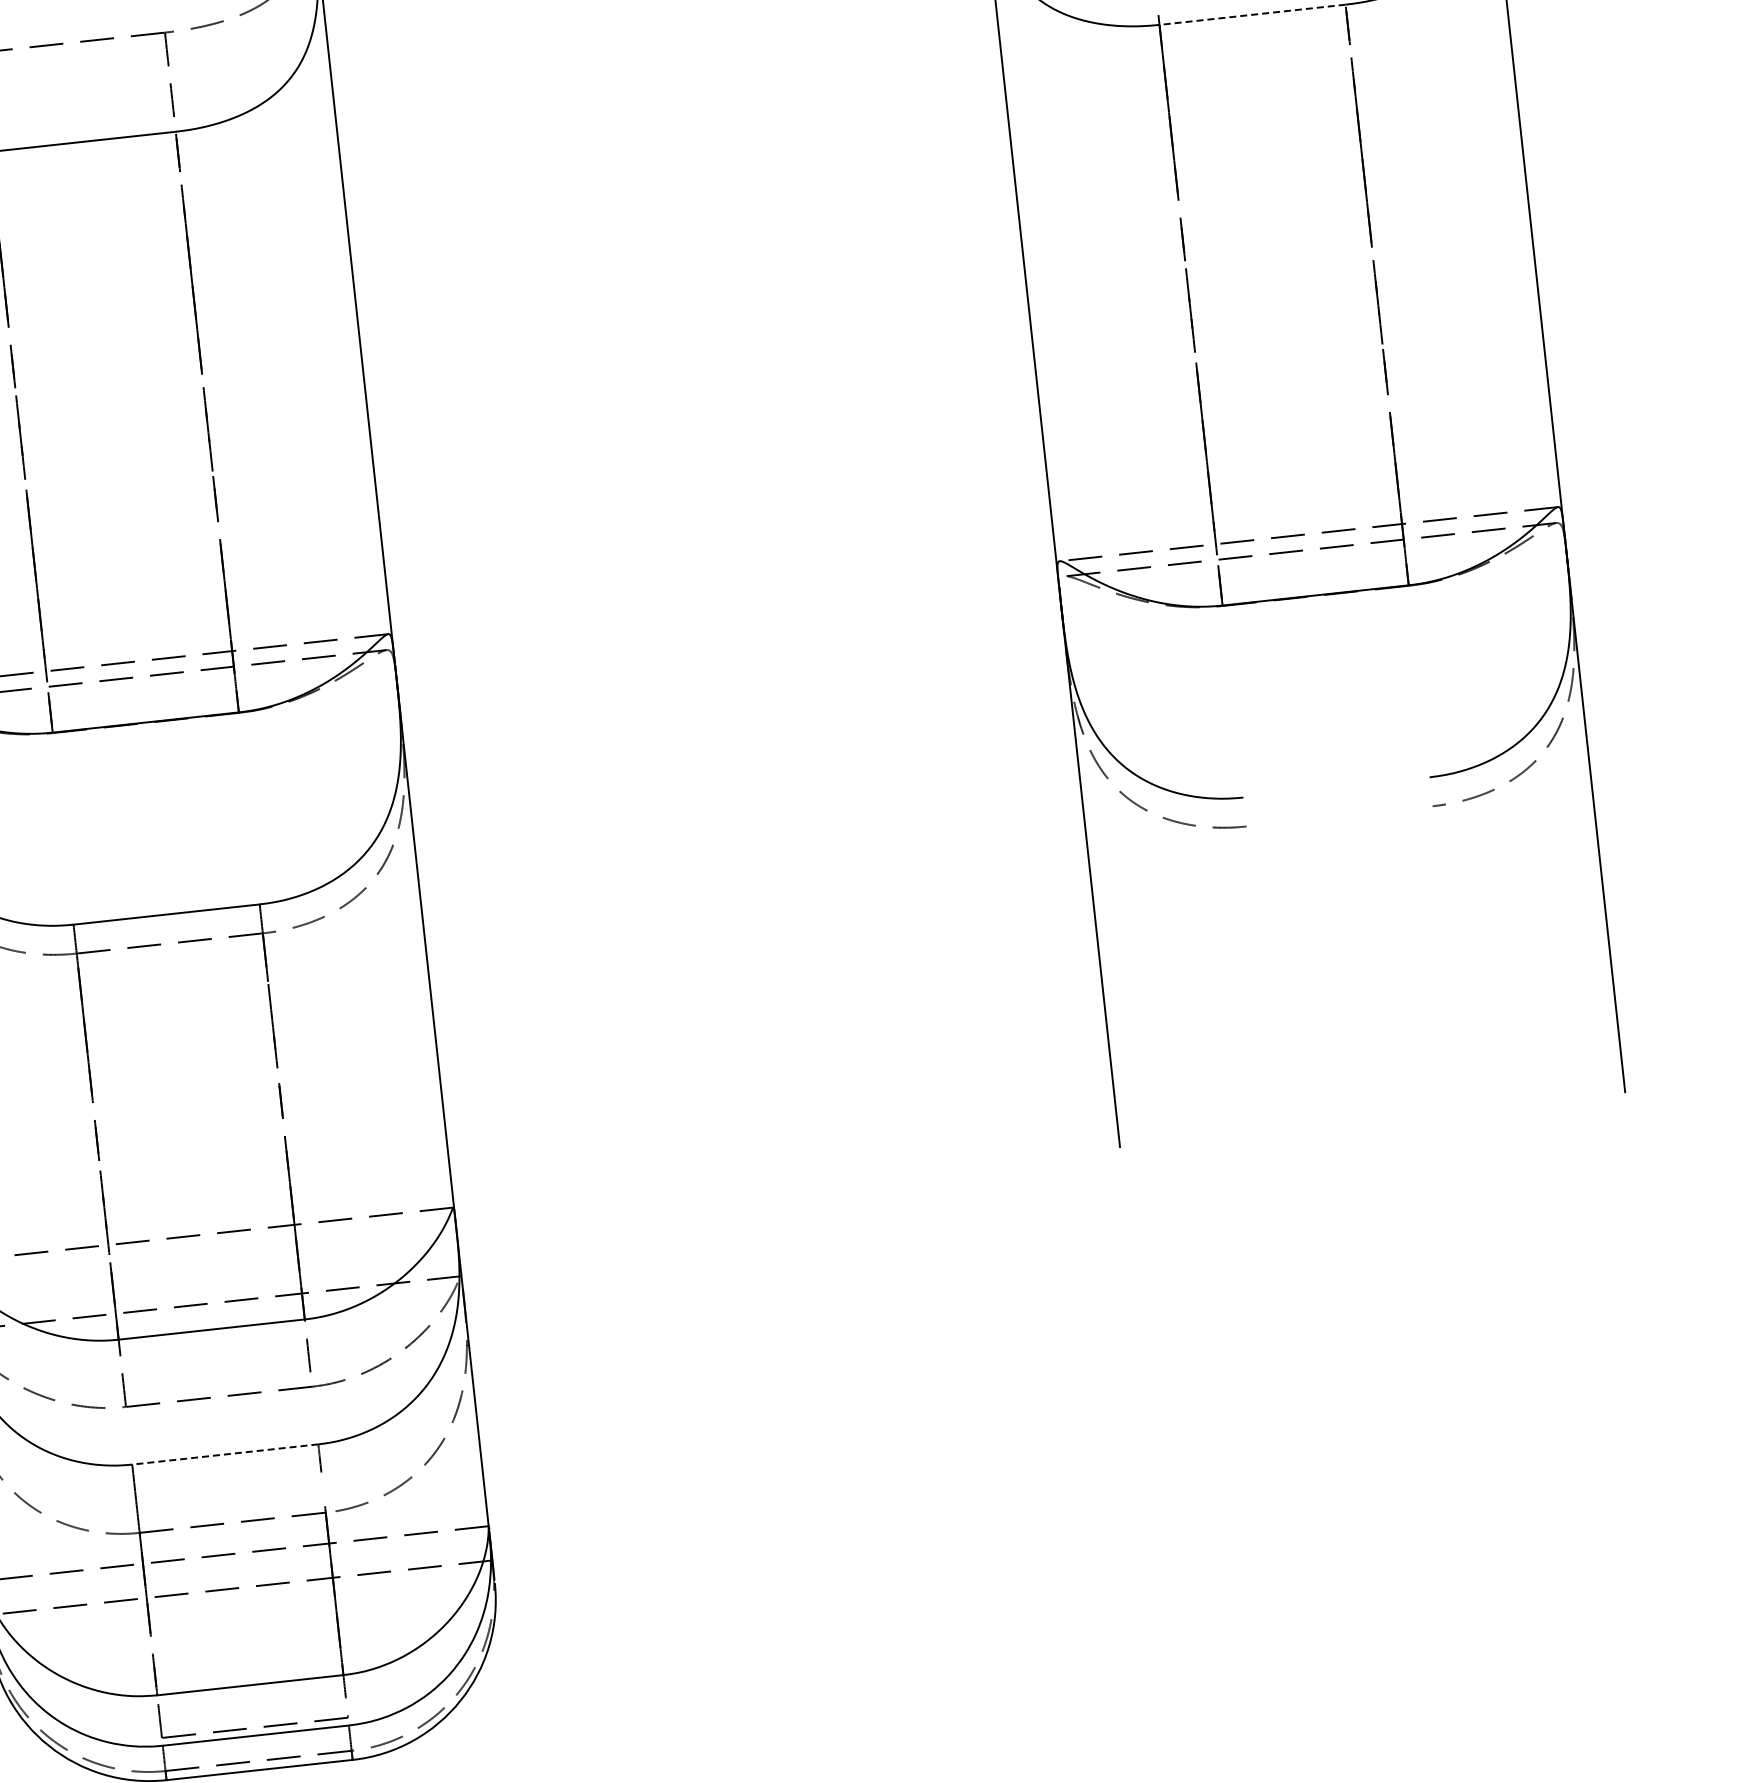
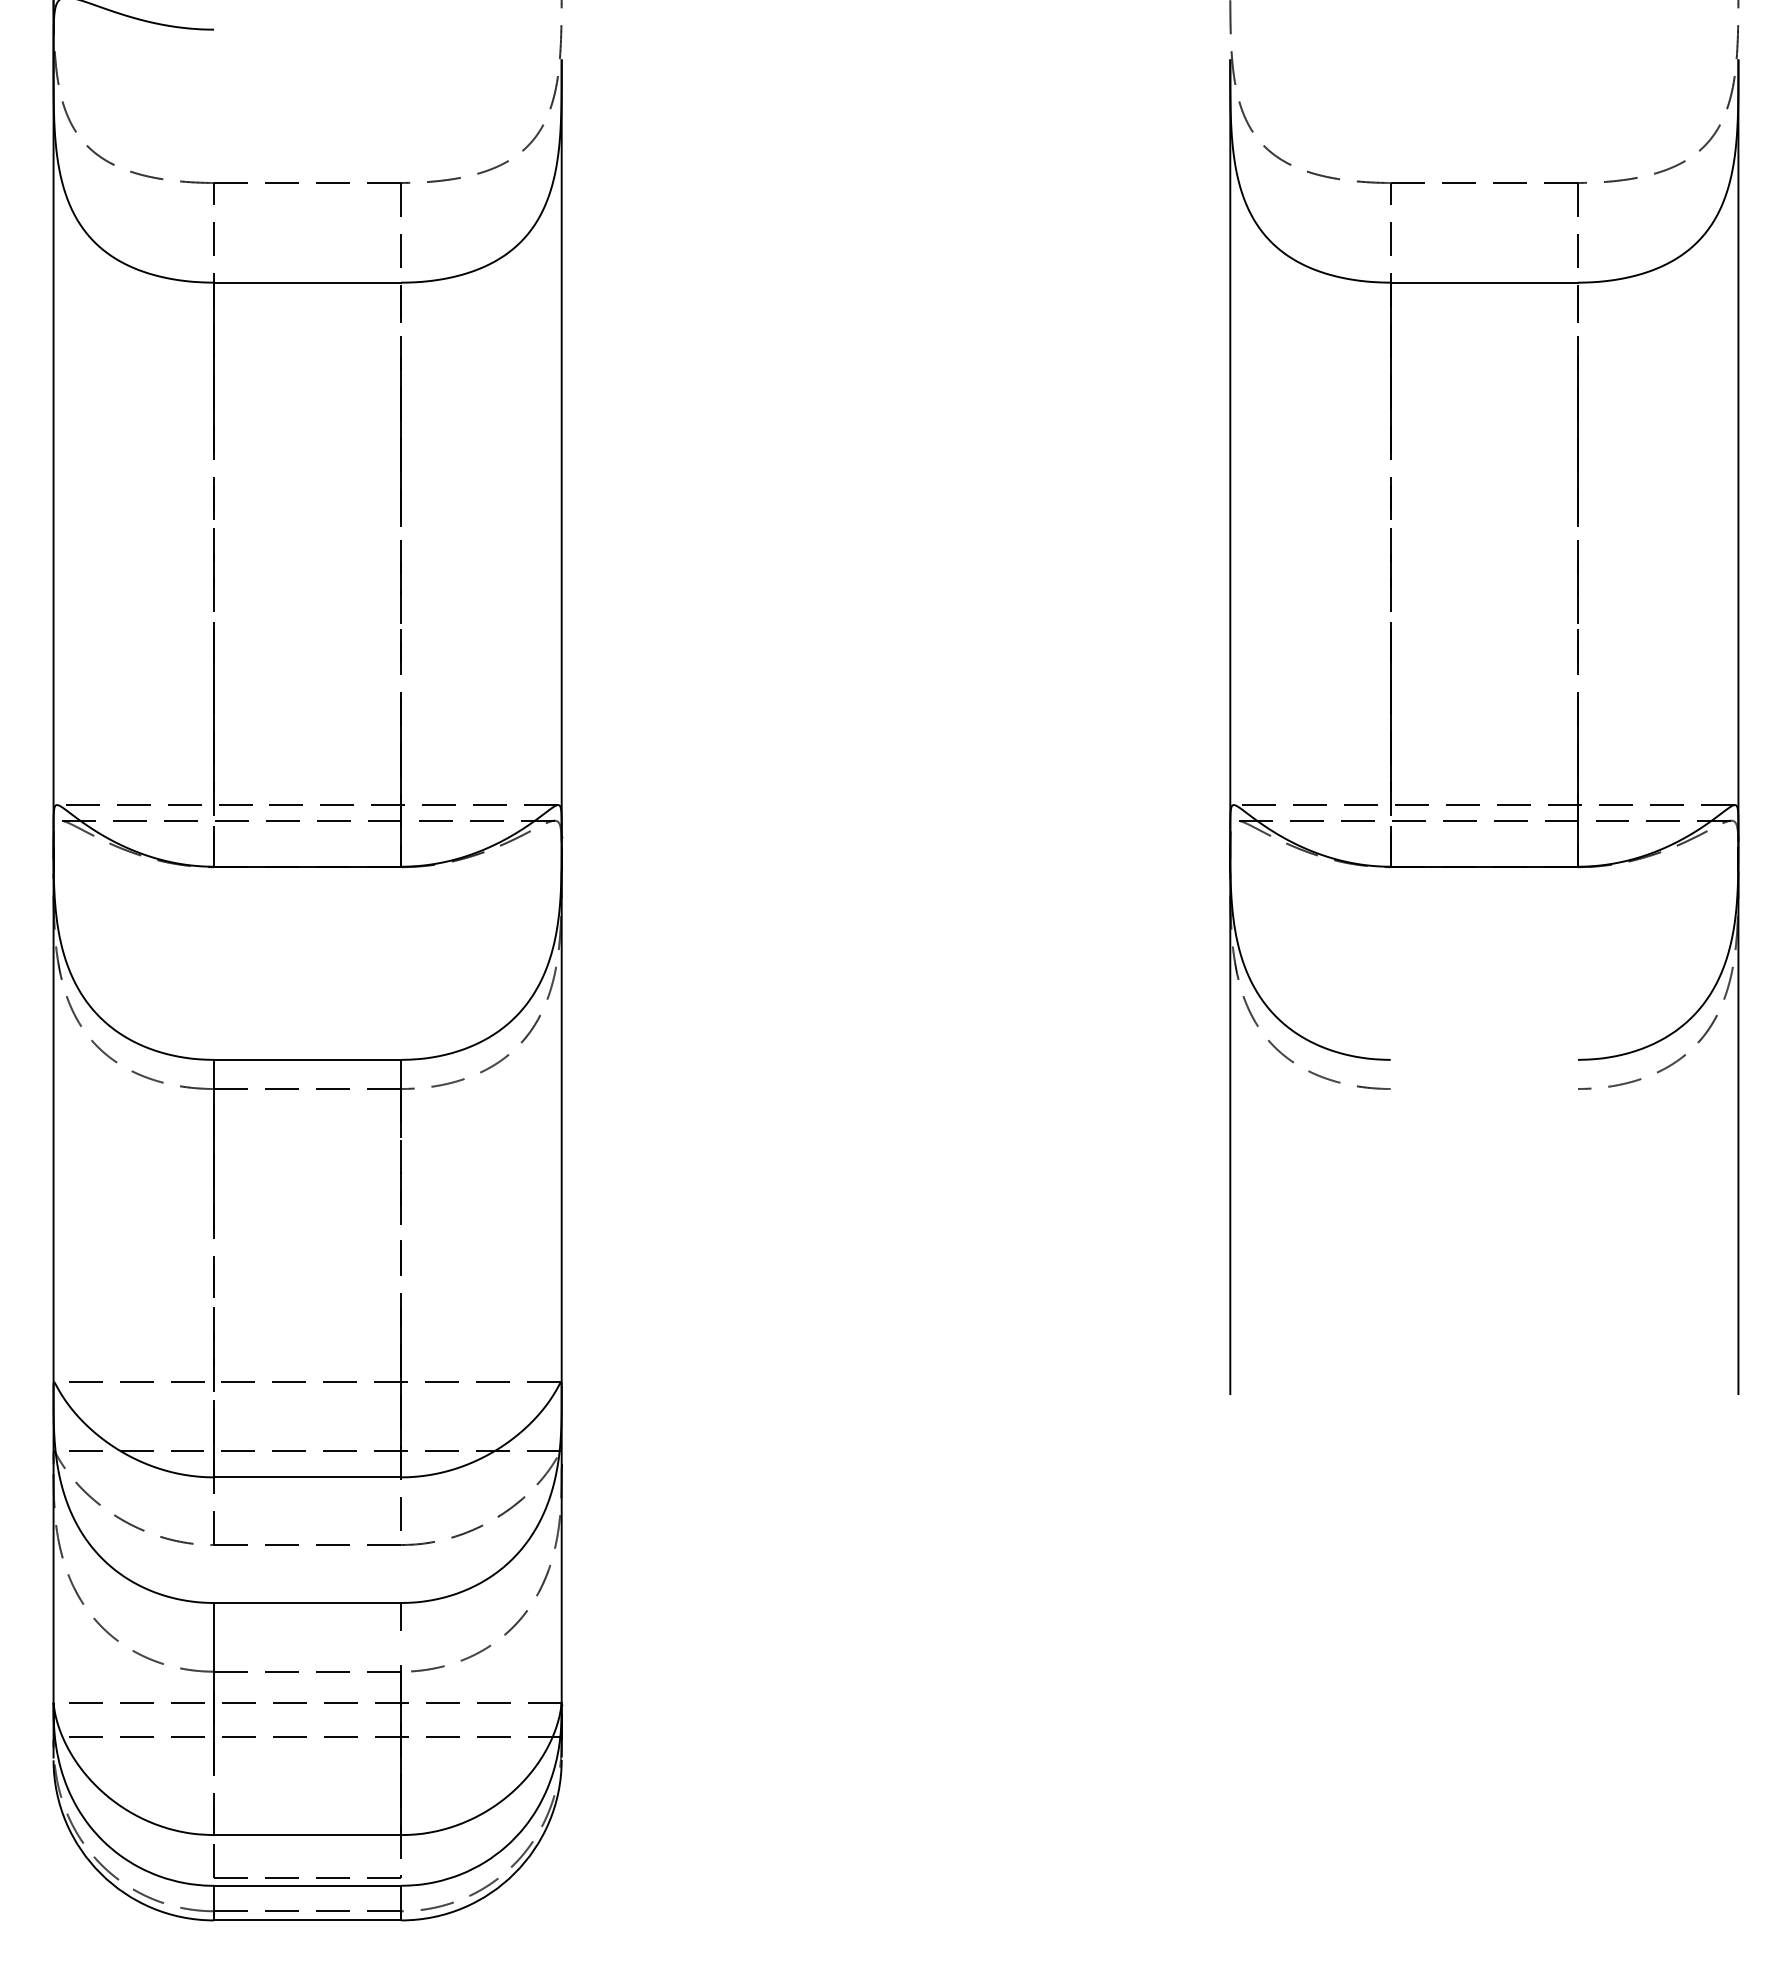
line: (1252, 14) -> (1484, 282), dashed -> solid
line: (225, 1454) -> (307, 1603), dashed -> solid

